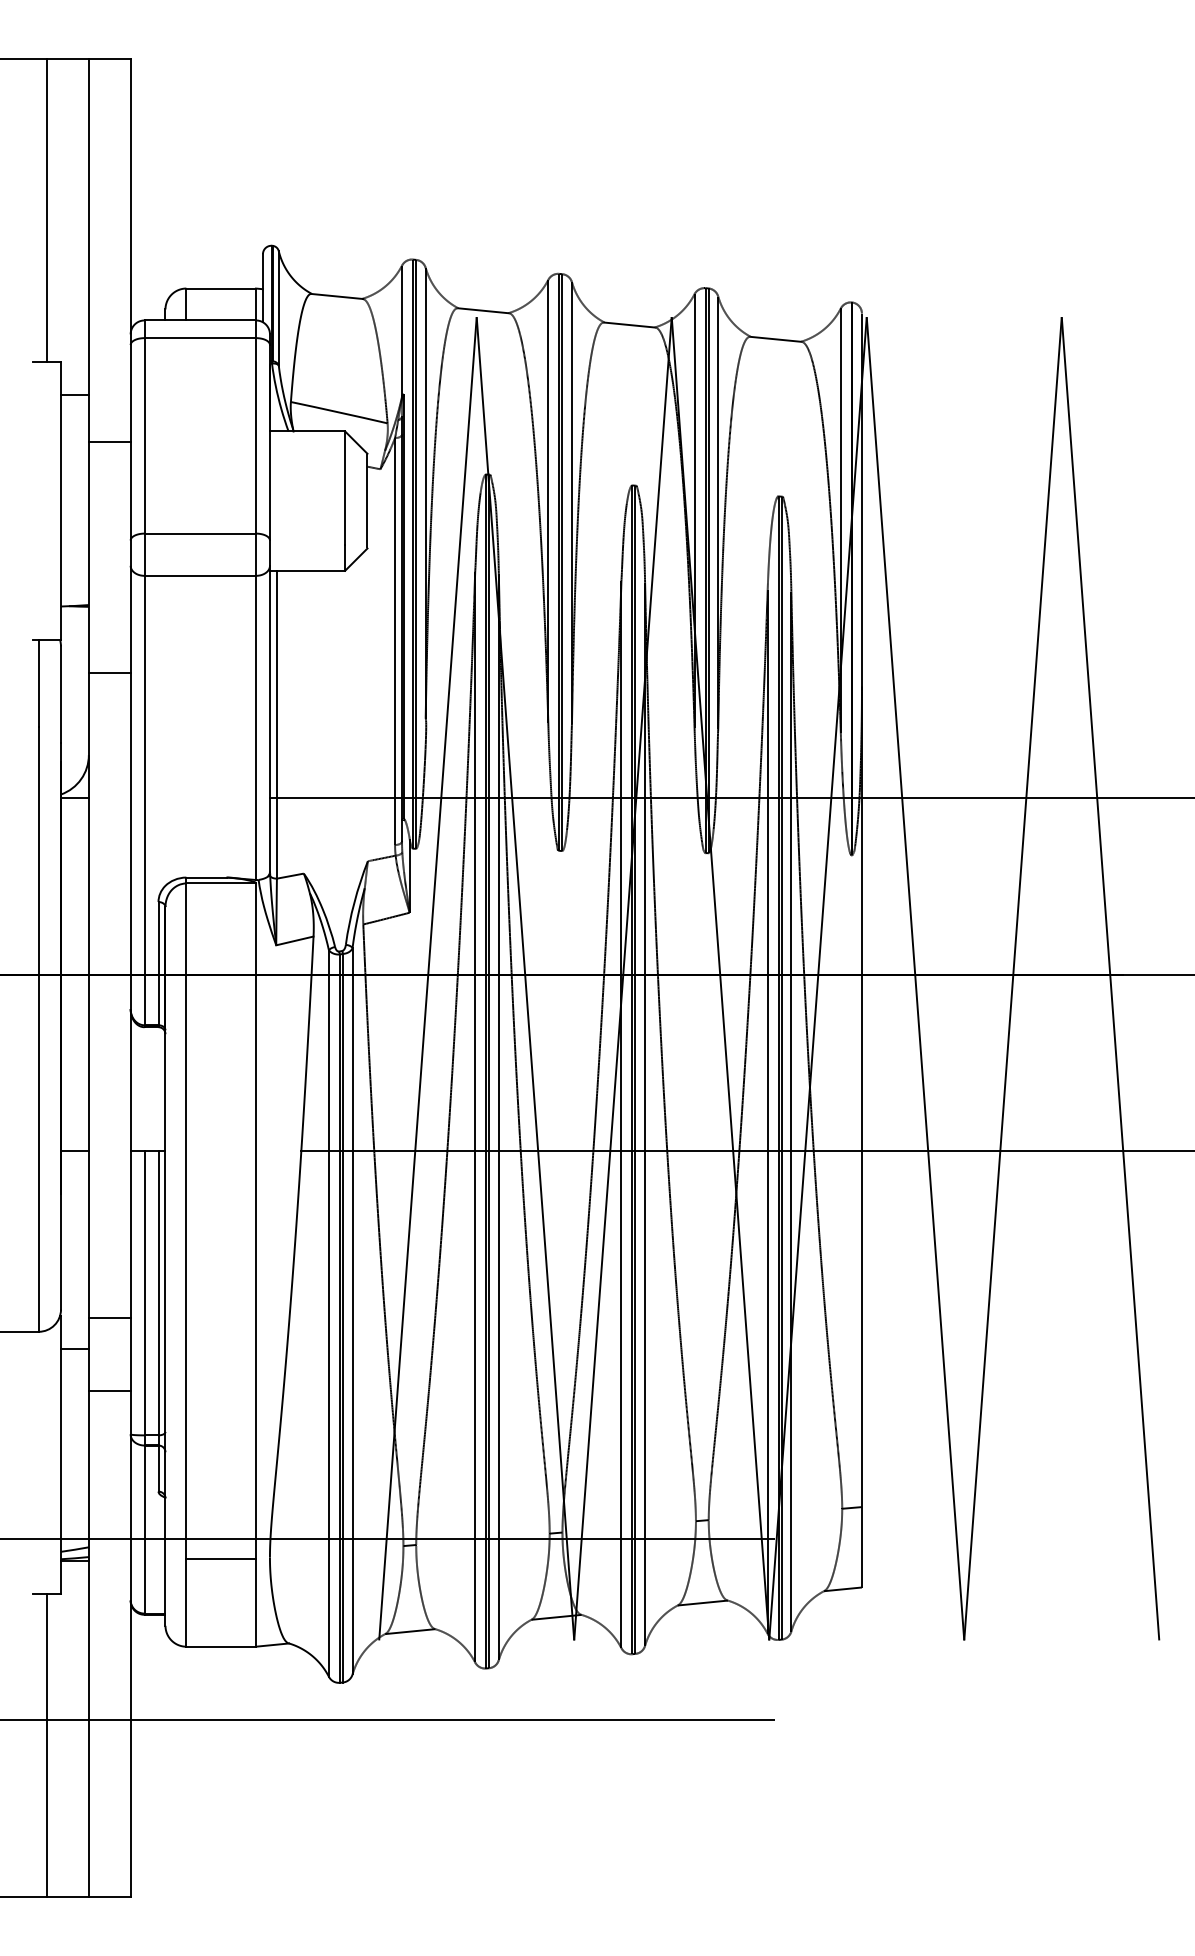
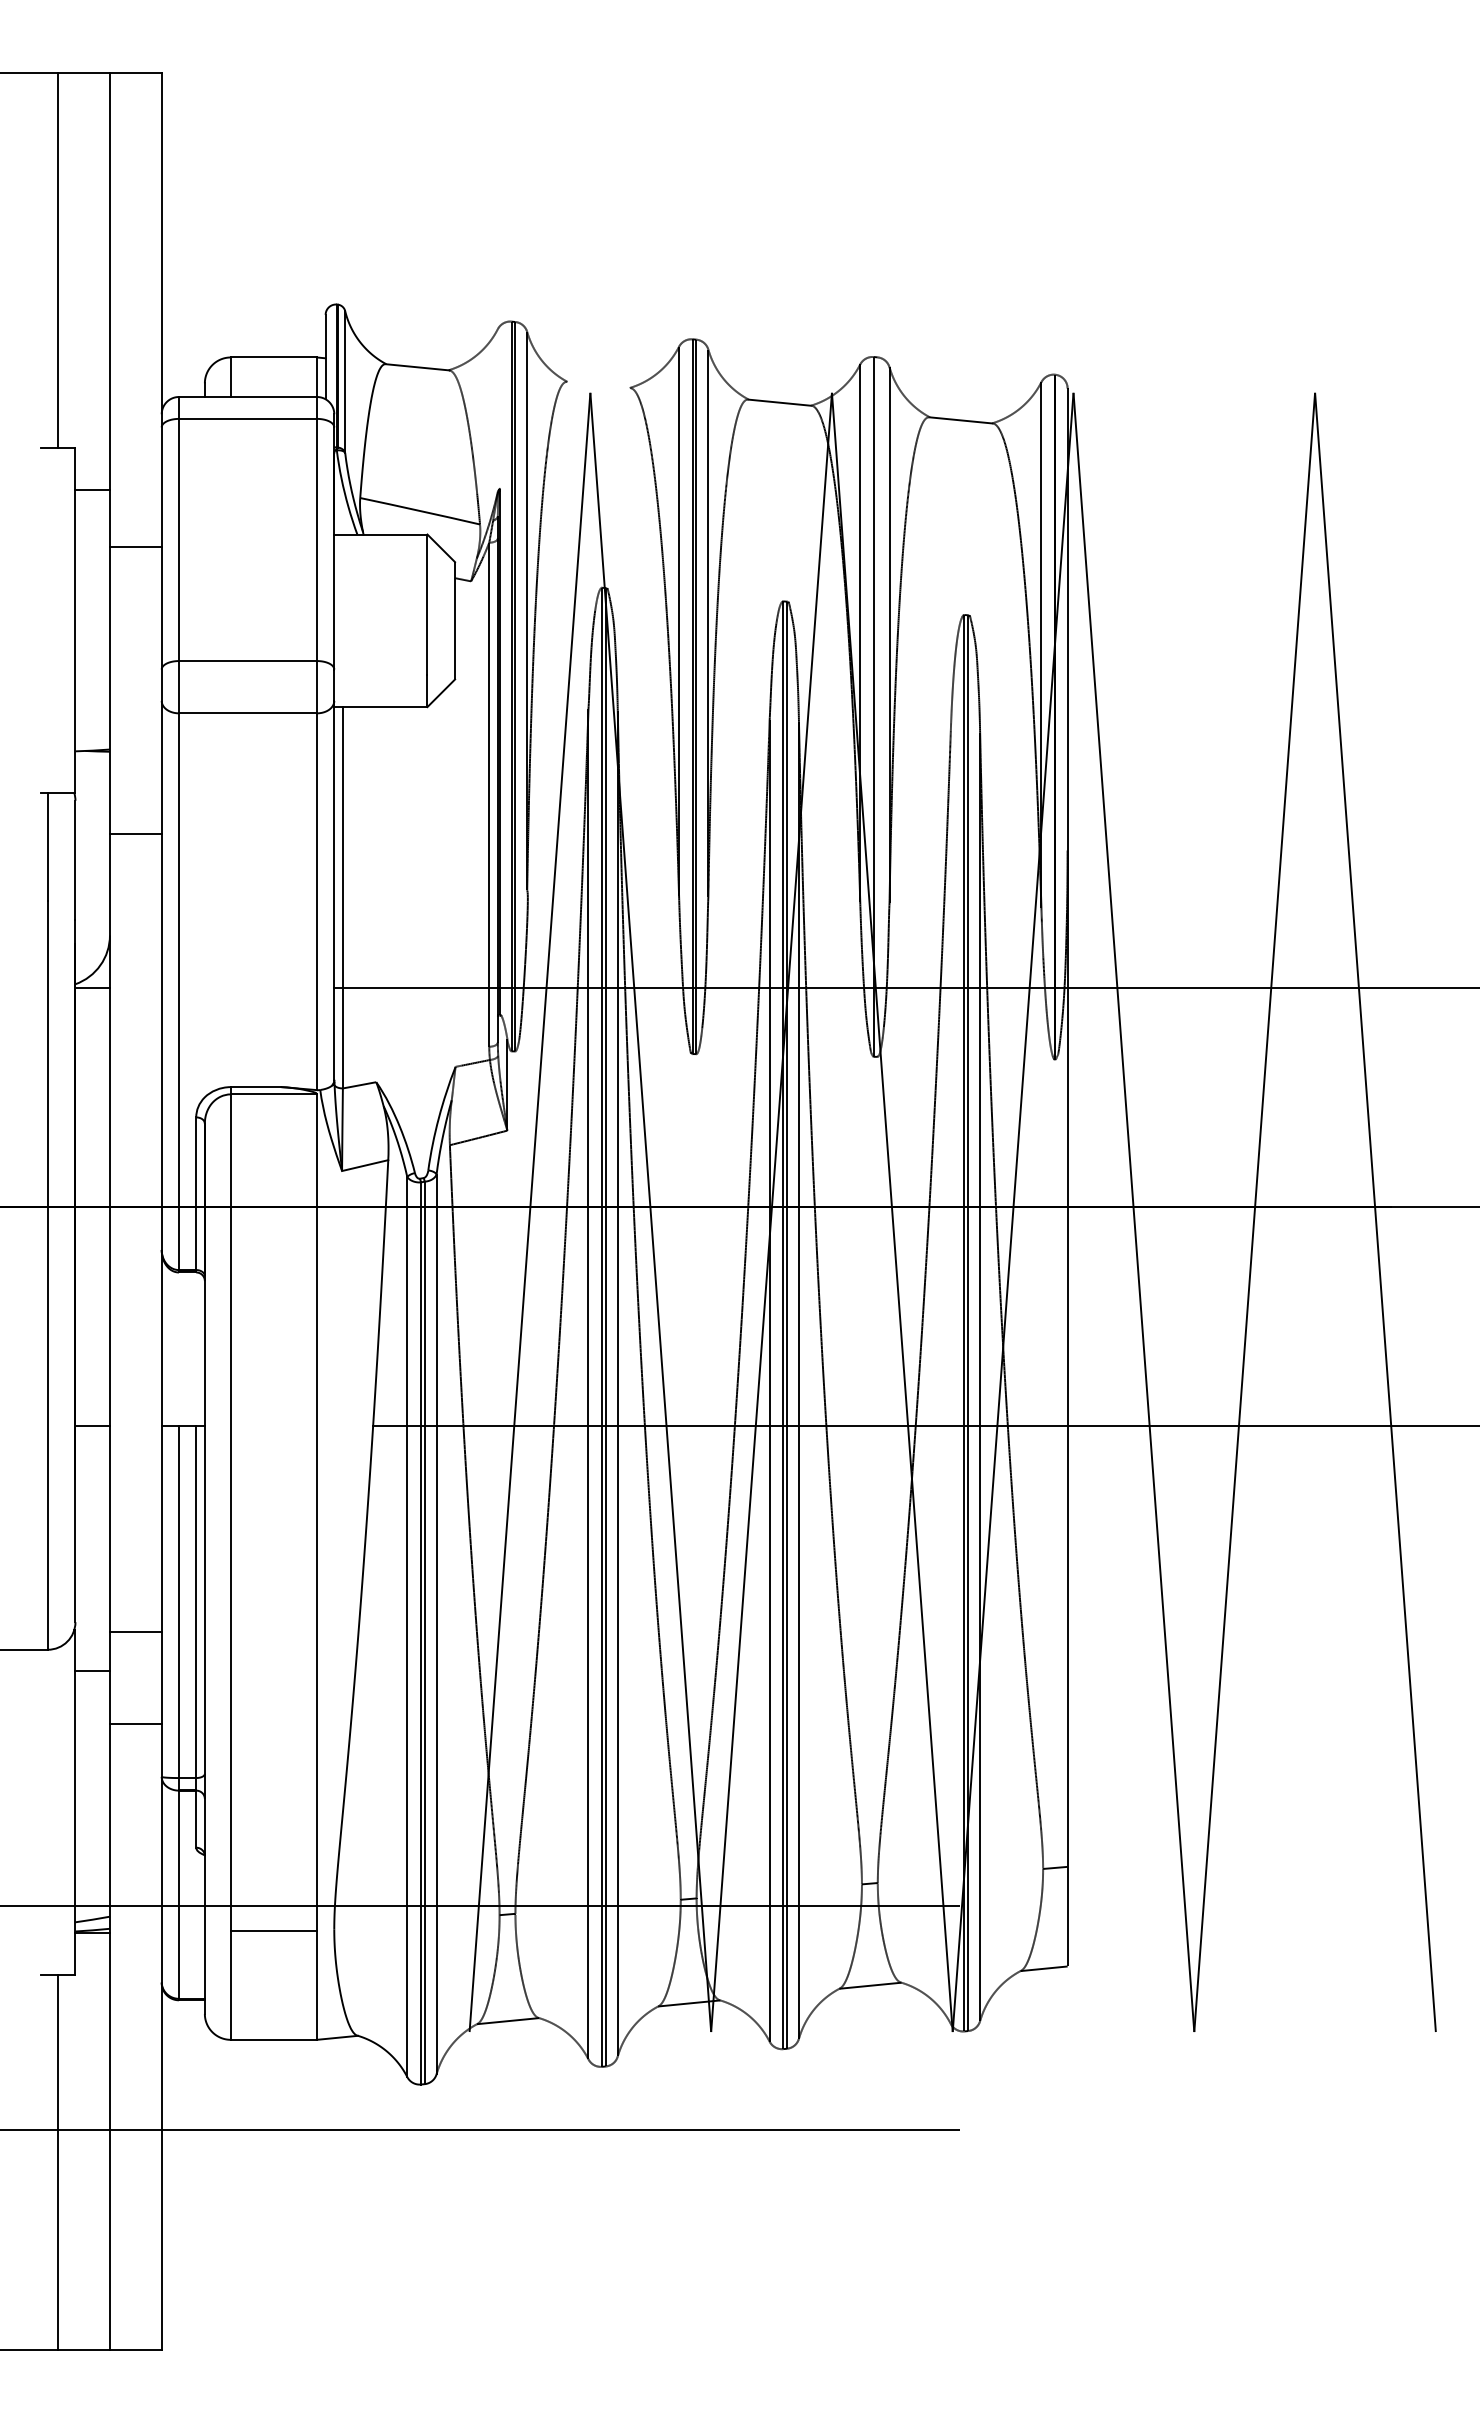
line: (483, 310) -> (598, 384), removed
line: (401, 331) -> (497, 410), removed
line: (708, 570) -> (877, 706), removed
line: (767, 1112) -> (950, 1377), removed

